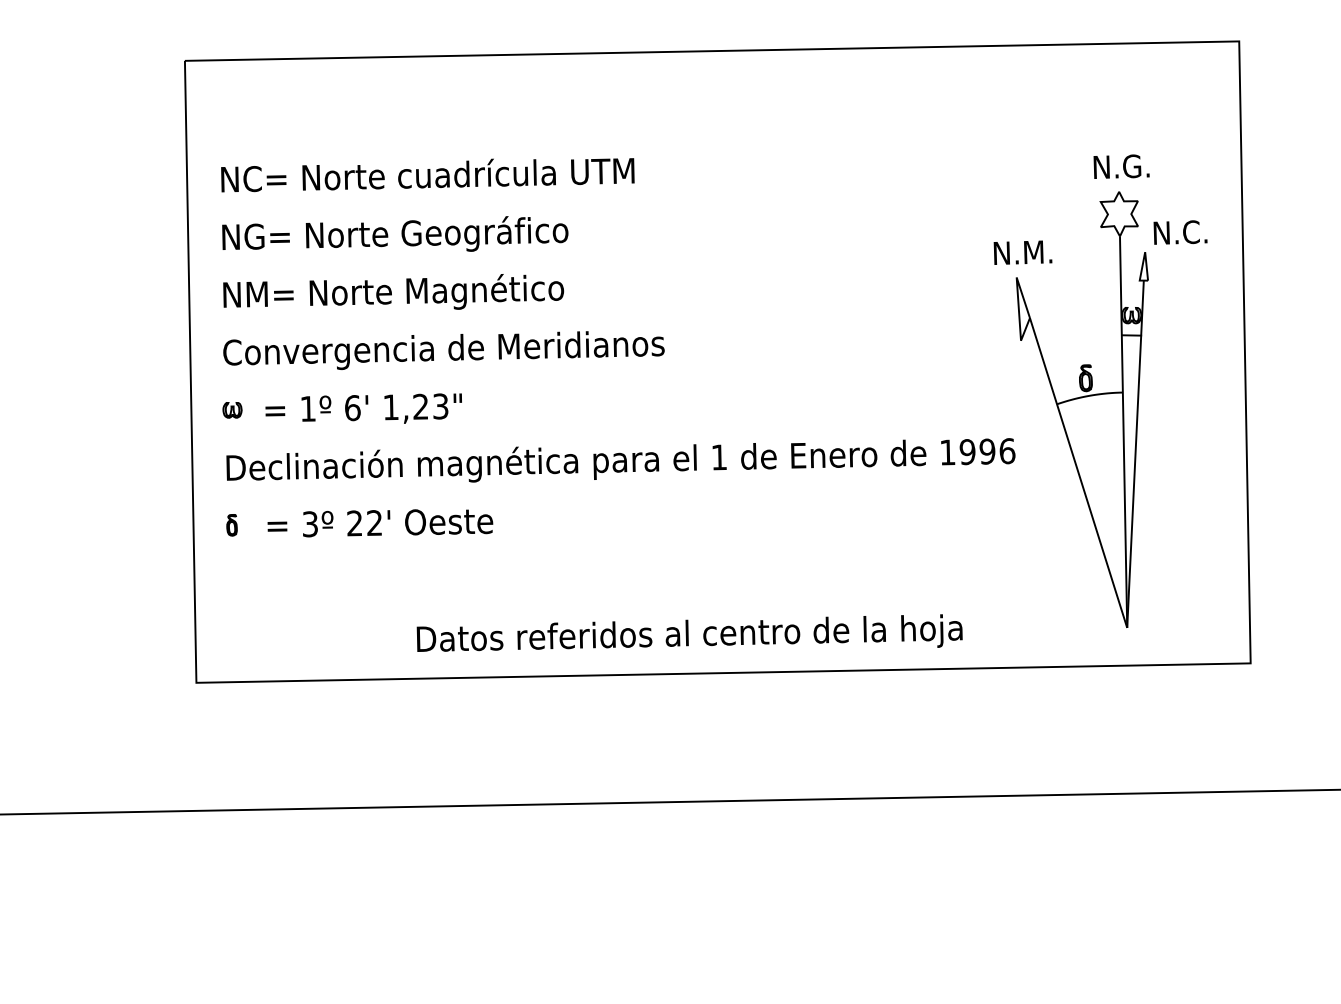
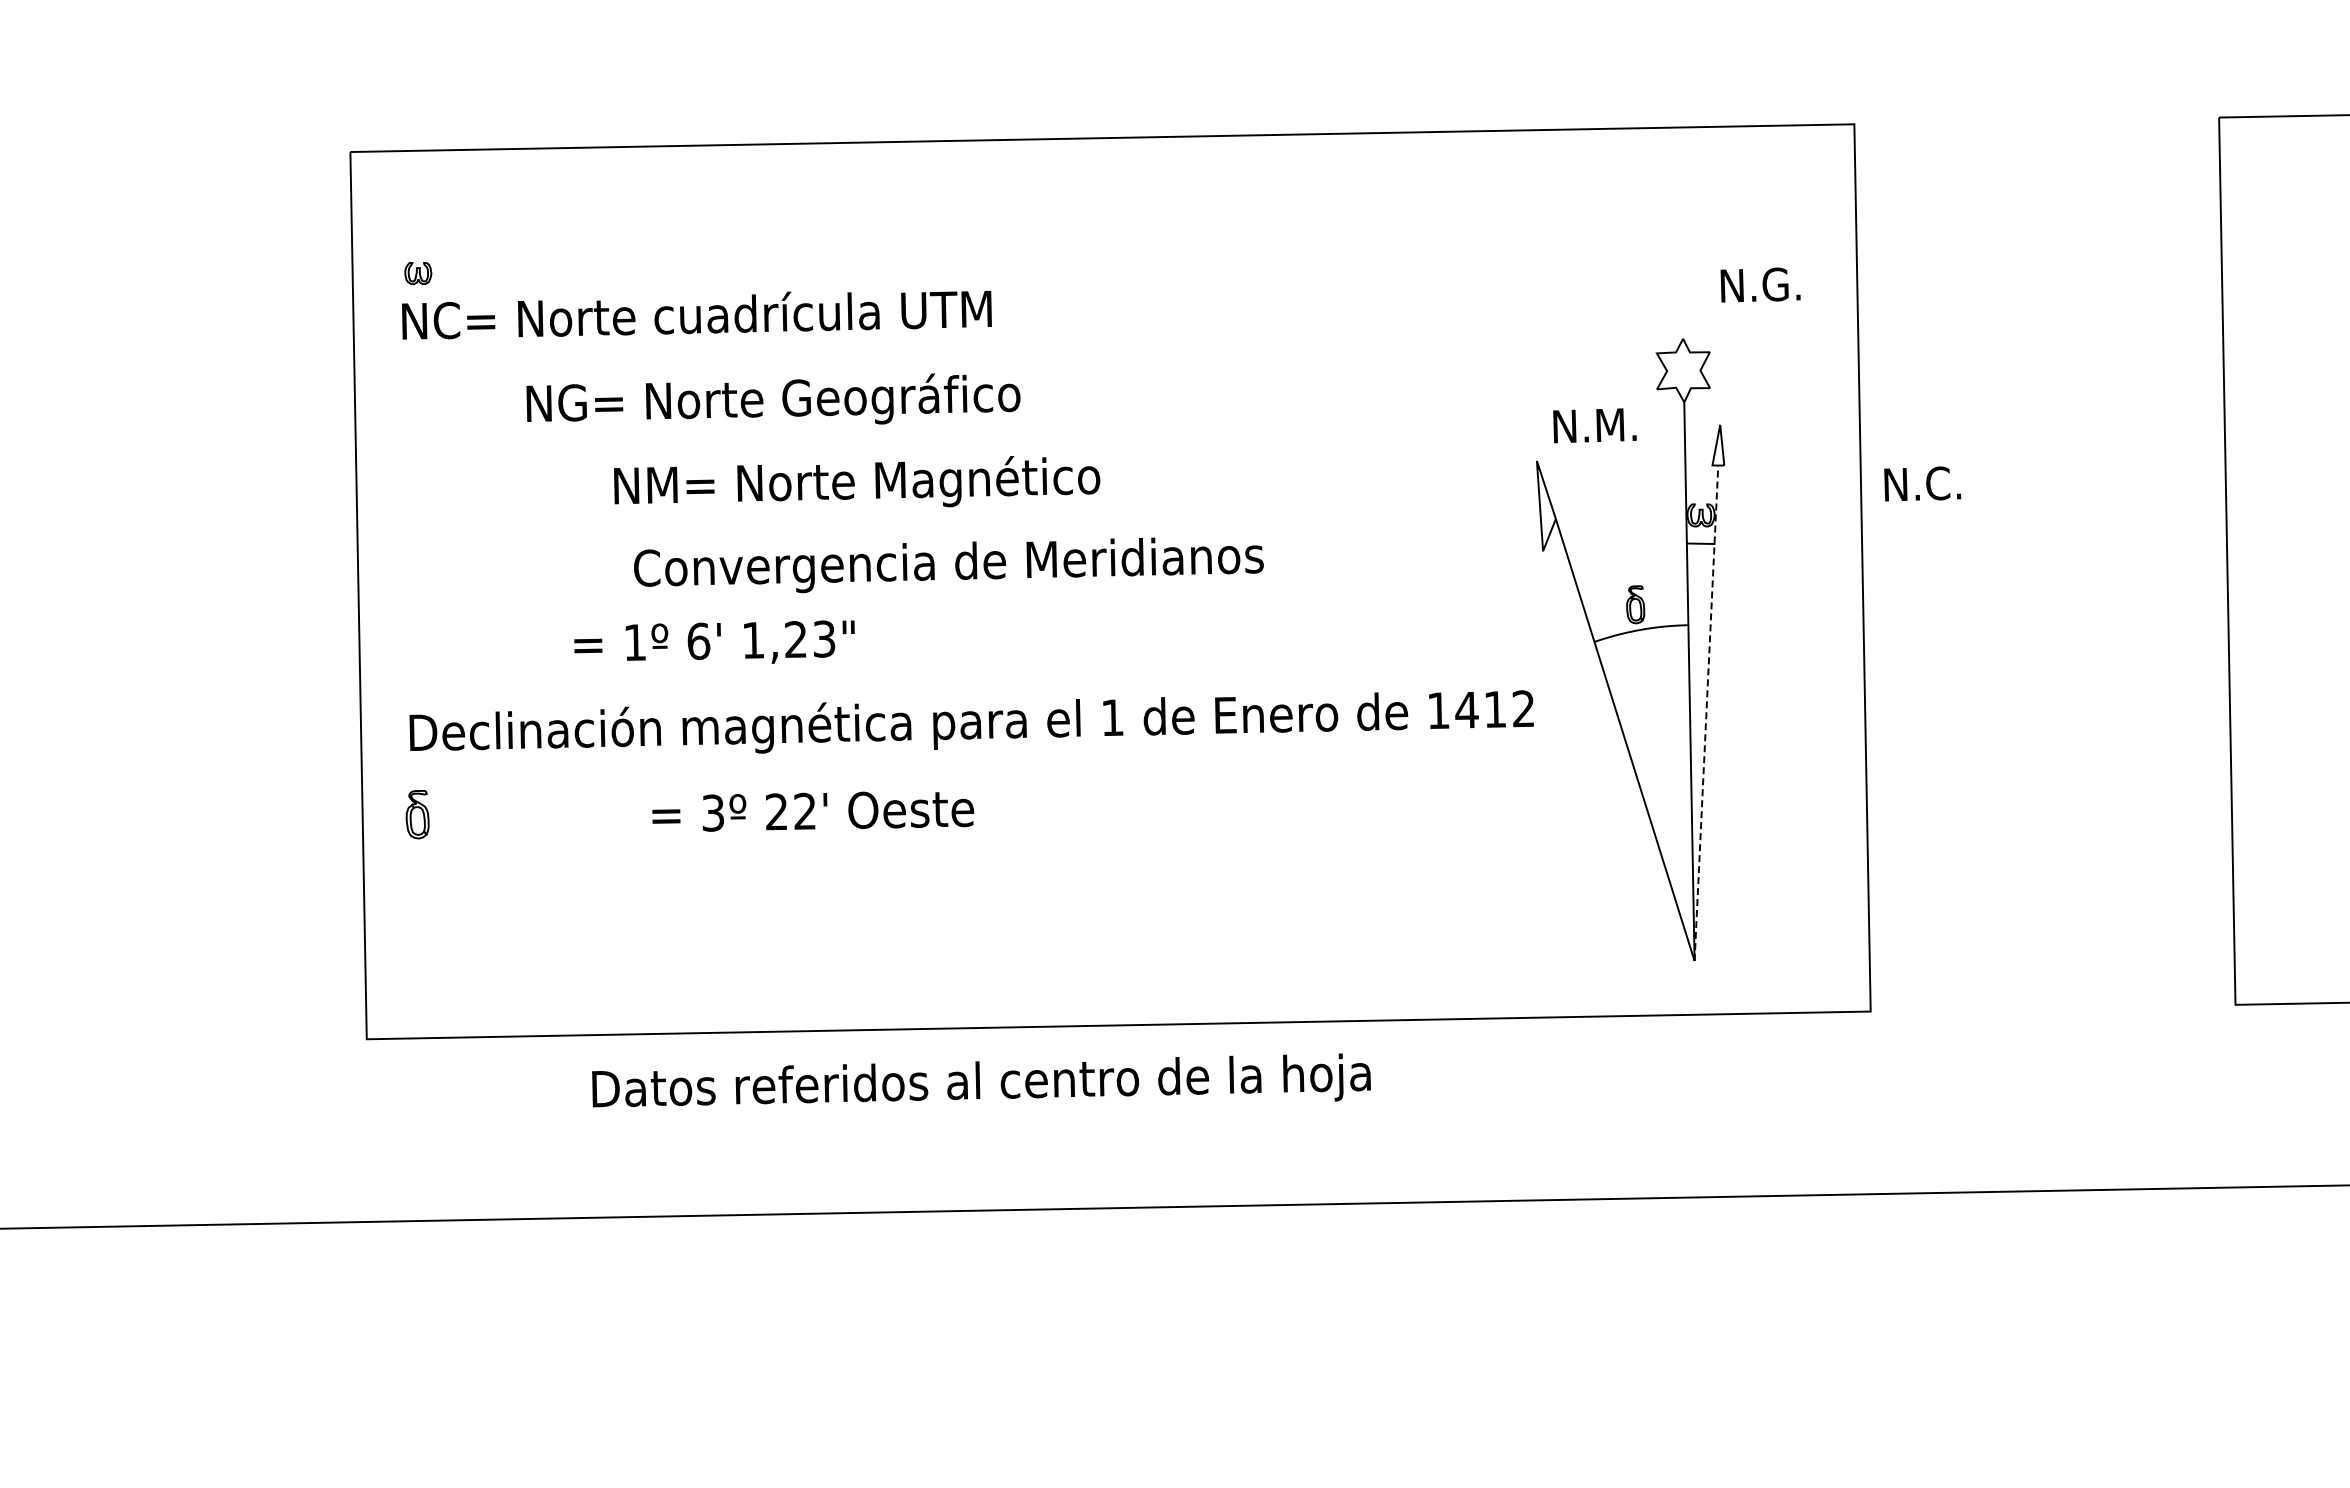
text: (1121, 166) -> (1760, 284), moved
text: (1180, 232) -> (1922, 483), moved
text: (395, 233) -> (773, 398), moved
text: (1022, 252) -> (1594, 425), moved
text: (393, 291) -> (857, 481), moved
text: (443, 350) -> (948, 565), moved
text: (363, 408) -> (714, 641), moved
part: (232, 410) -> (418, 273), moved
text: (987, 451) -> (1495, 709), 1996 -> 1412
line: (1135, 453) -> (1706, 712), solid -> dashed
text: (380, 523) -> (813, 811), moved
part: (231, 525) -> (417, 814), size x1.6
text: (689, 633) -> (981, 1080), moved

